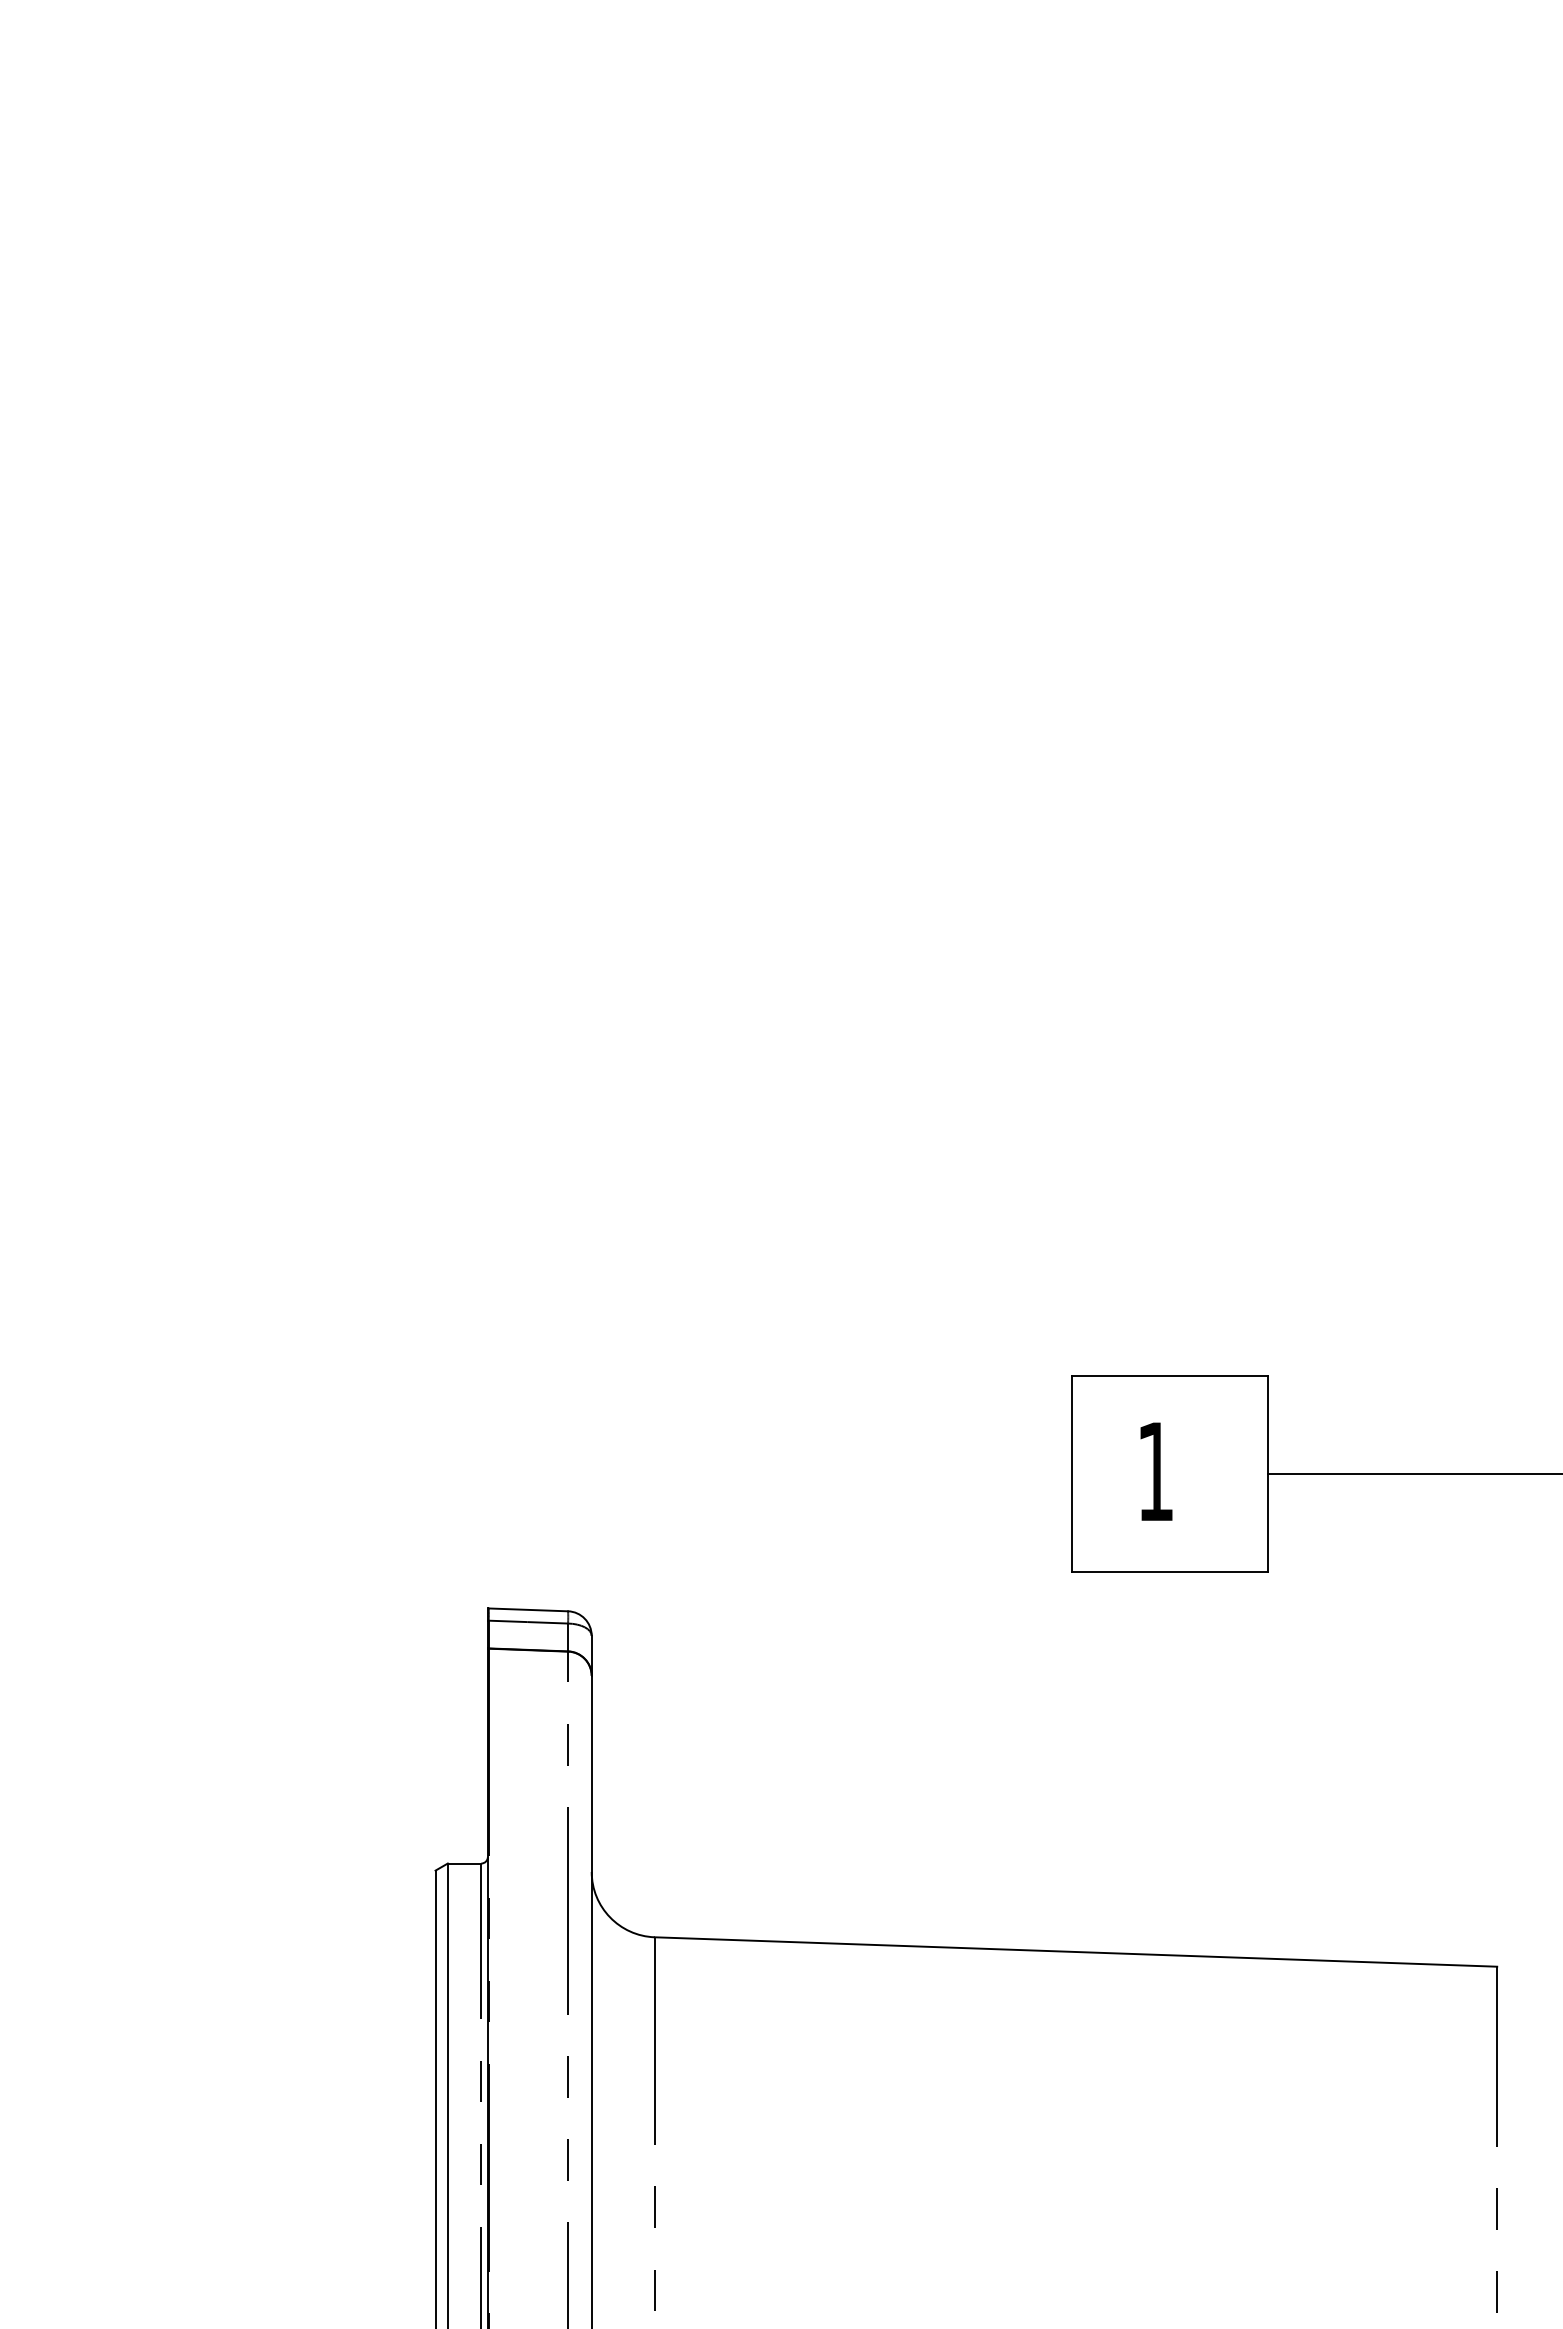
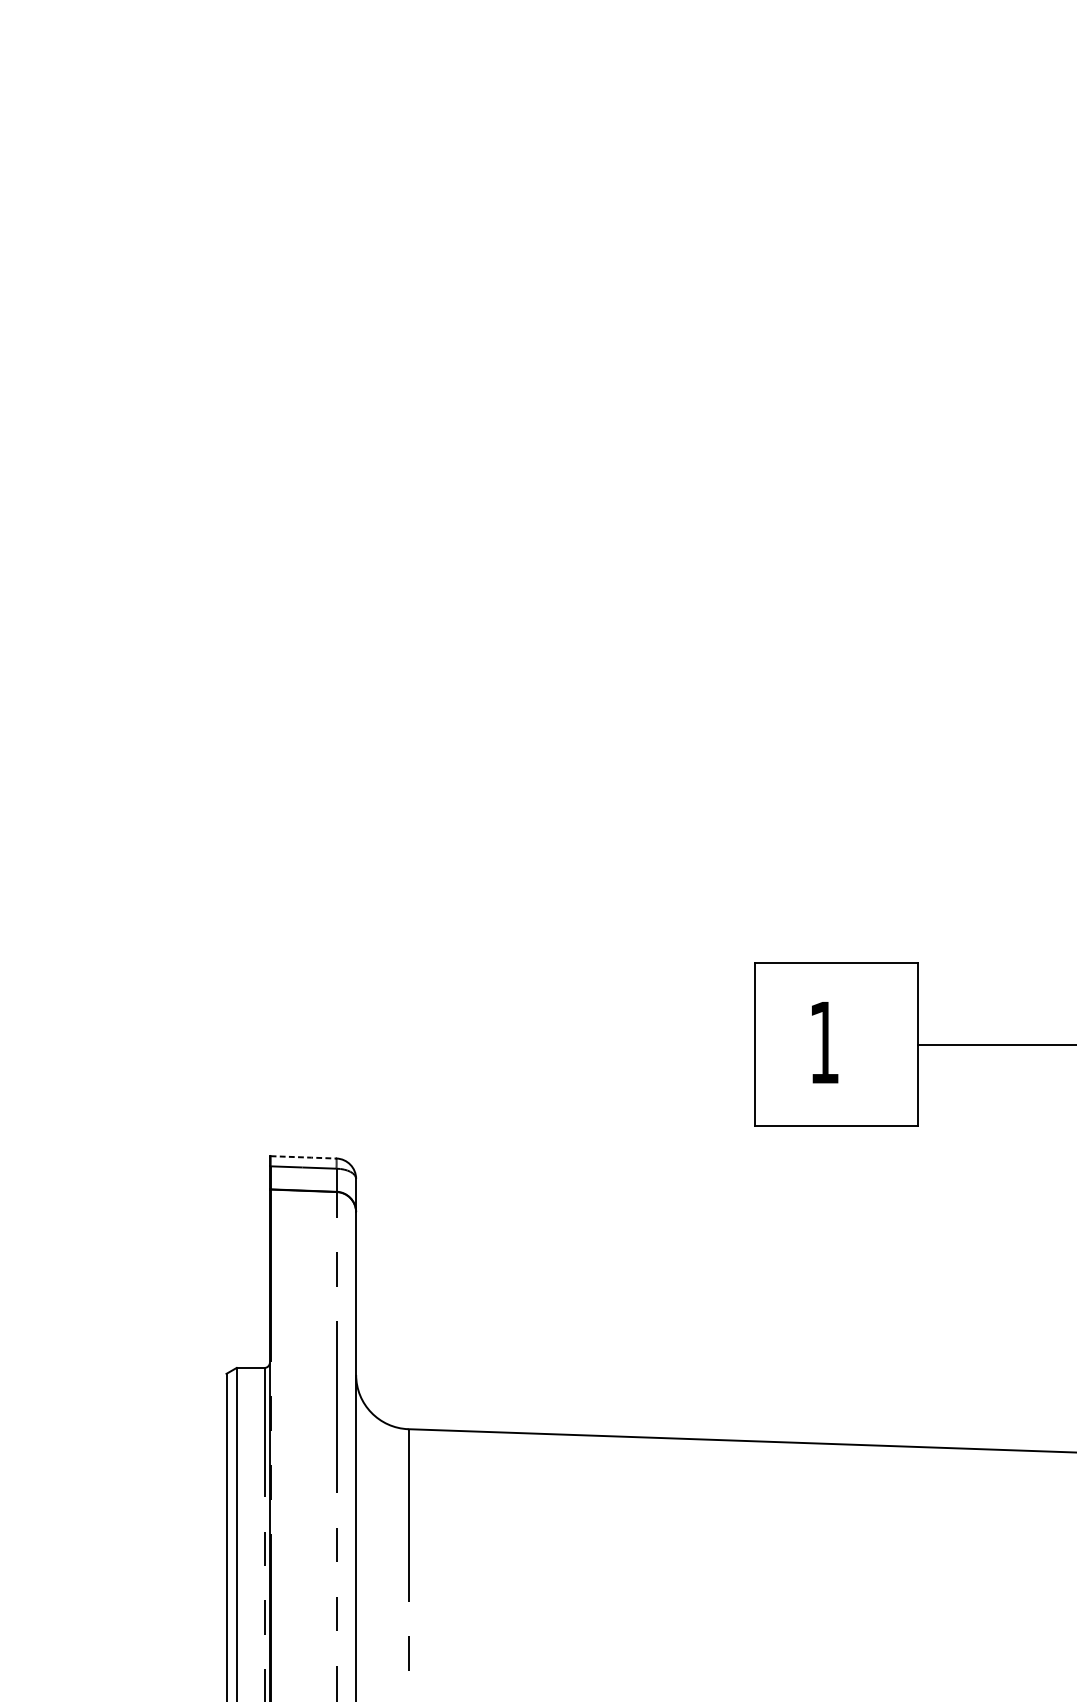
line: (528, 1609) -> (303, 1157), solid -> dashed

